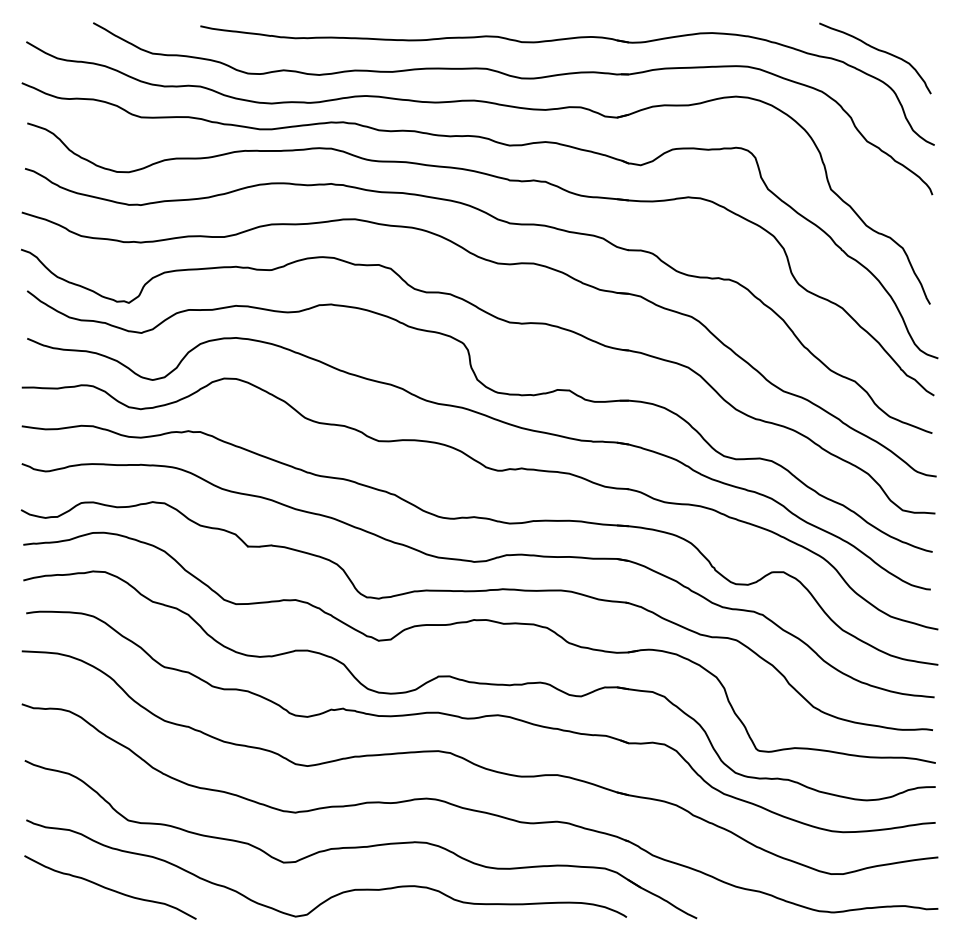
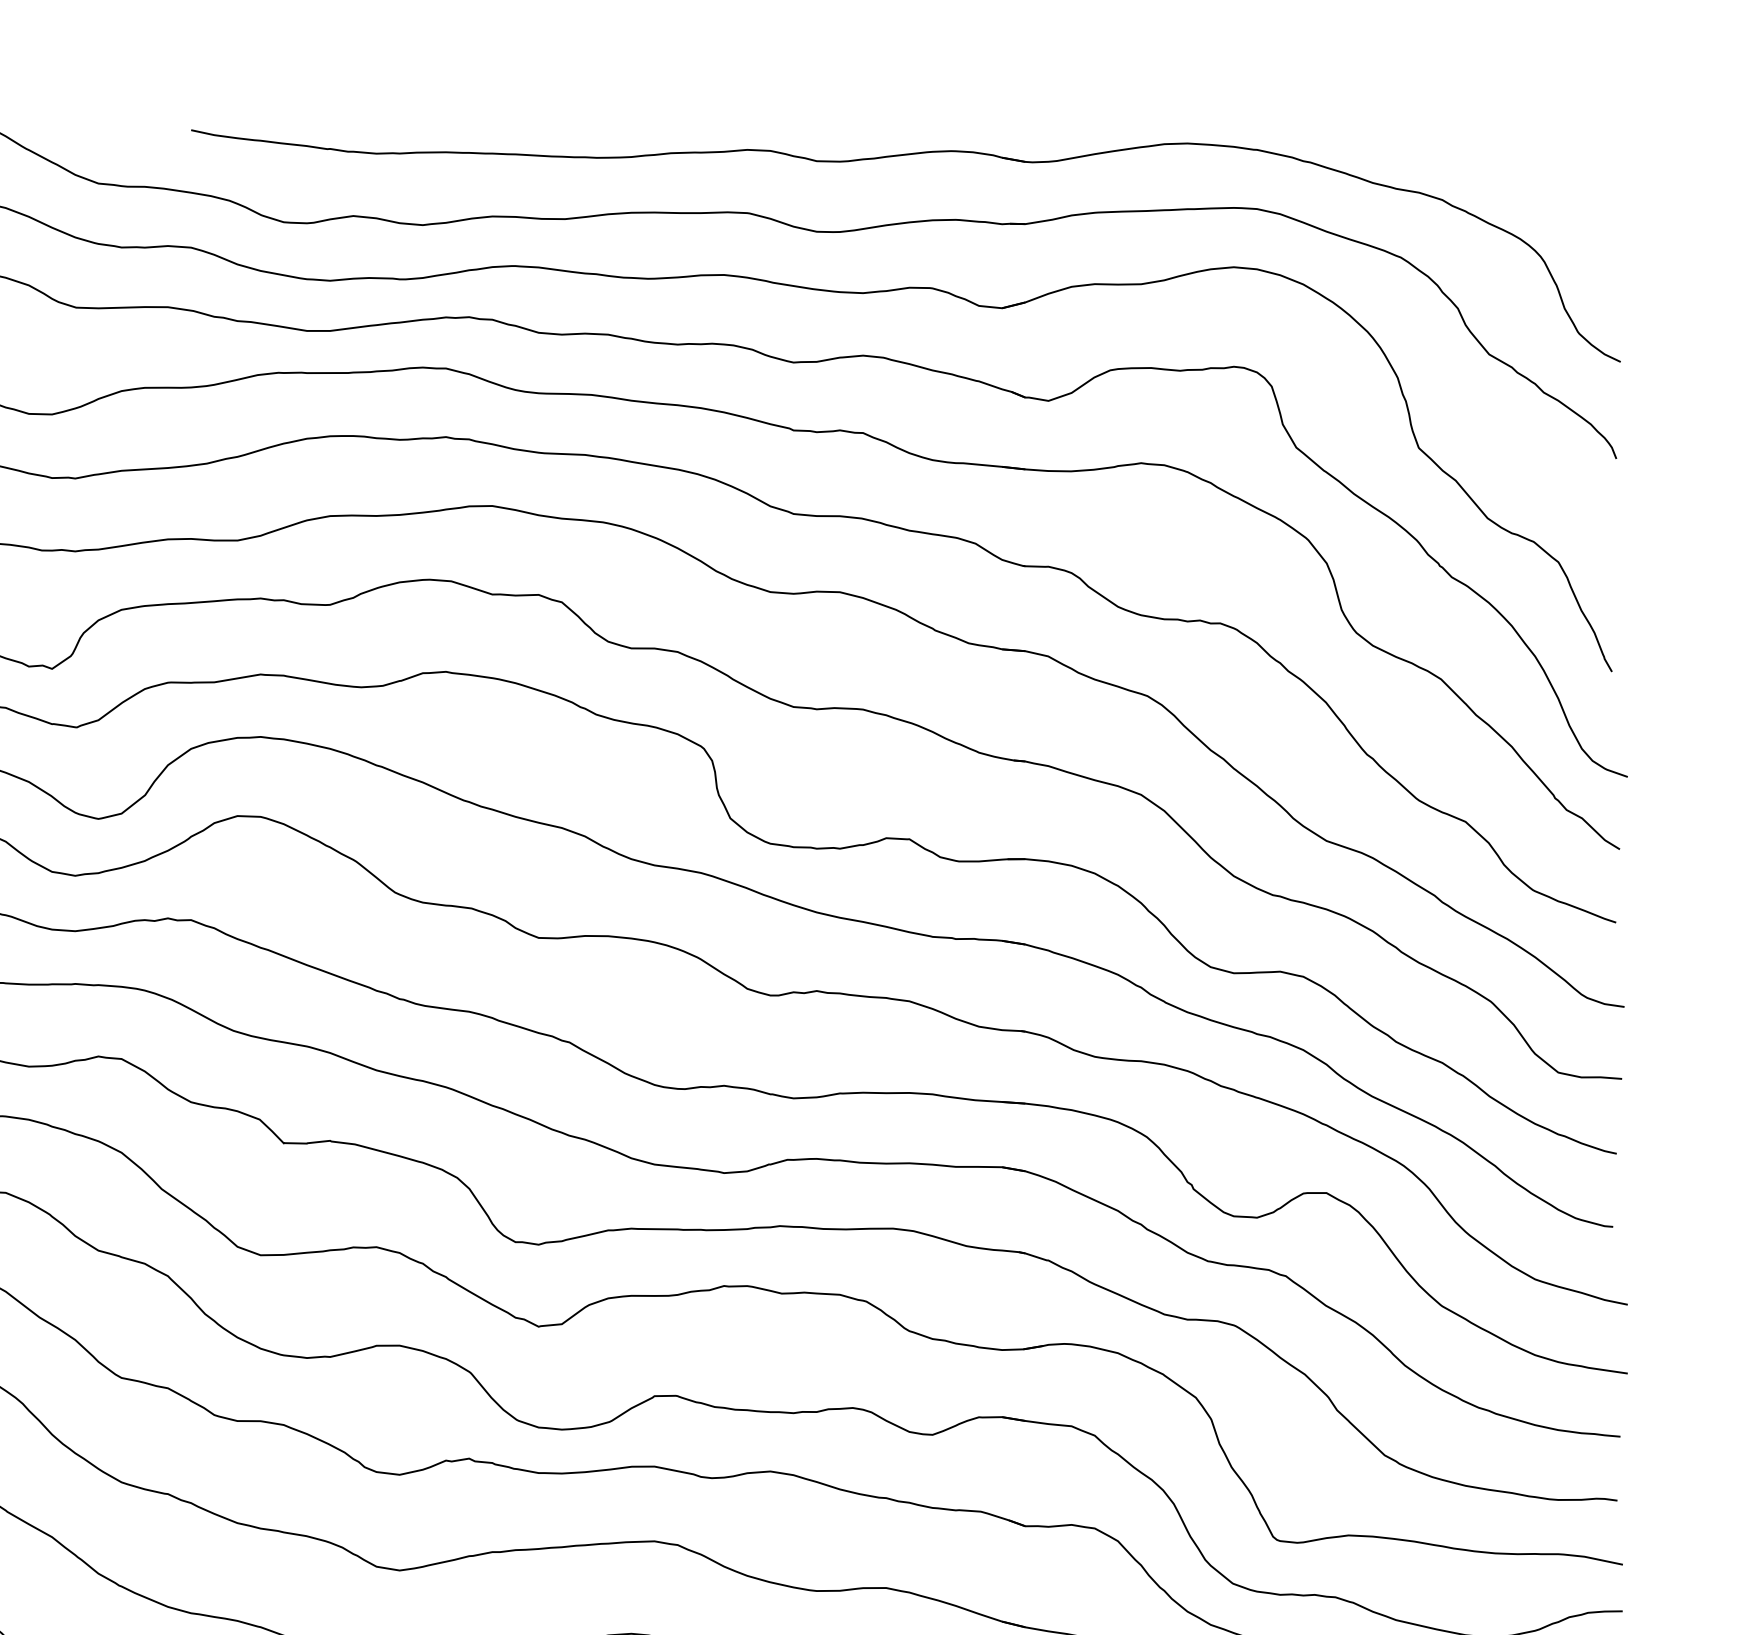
curve: (876, 50) -> (1507, 177), removed

